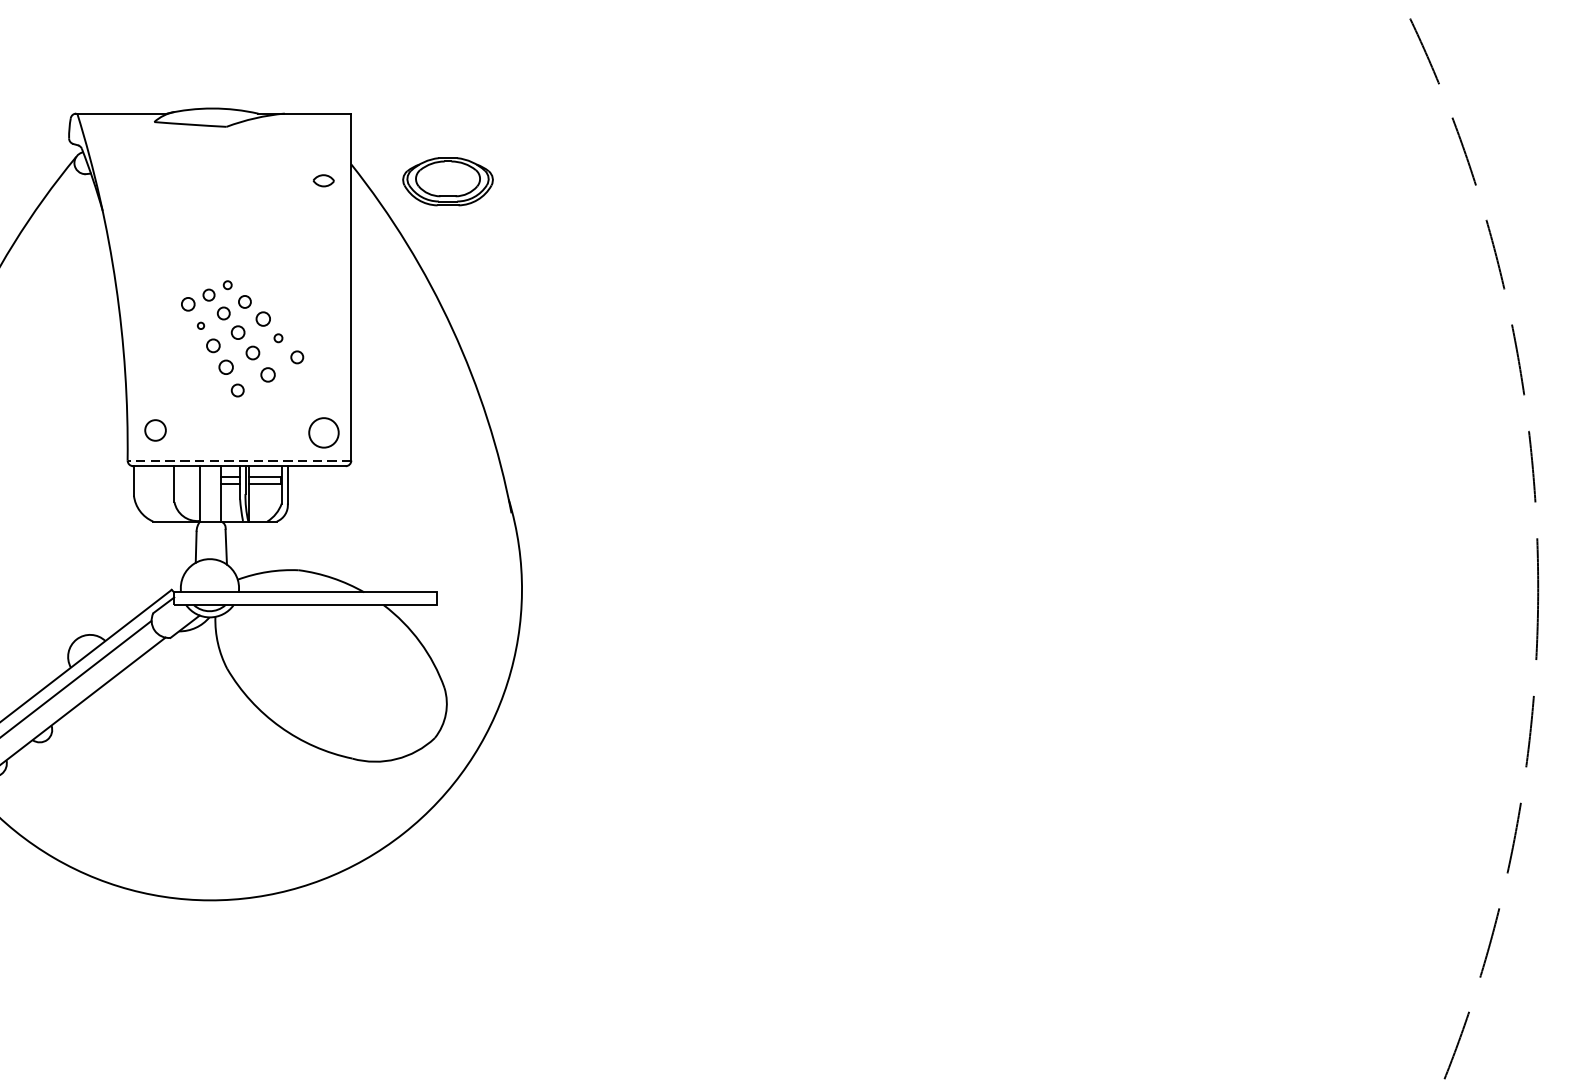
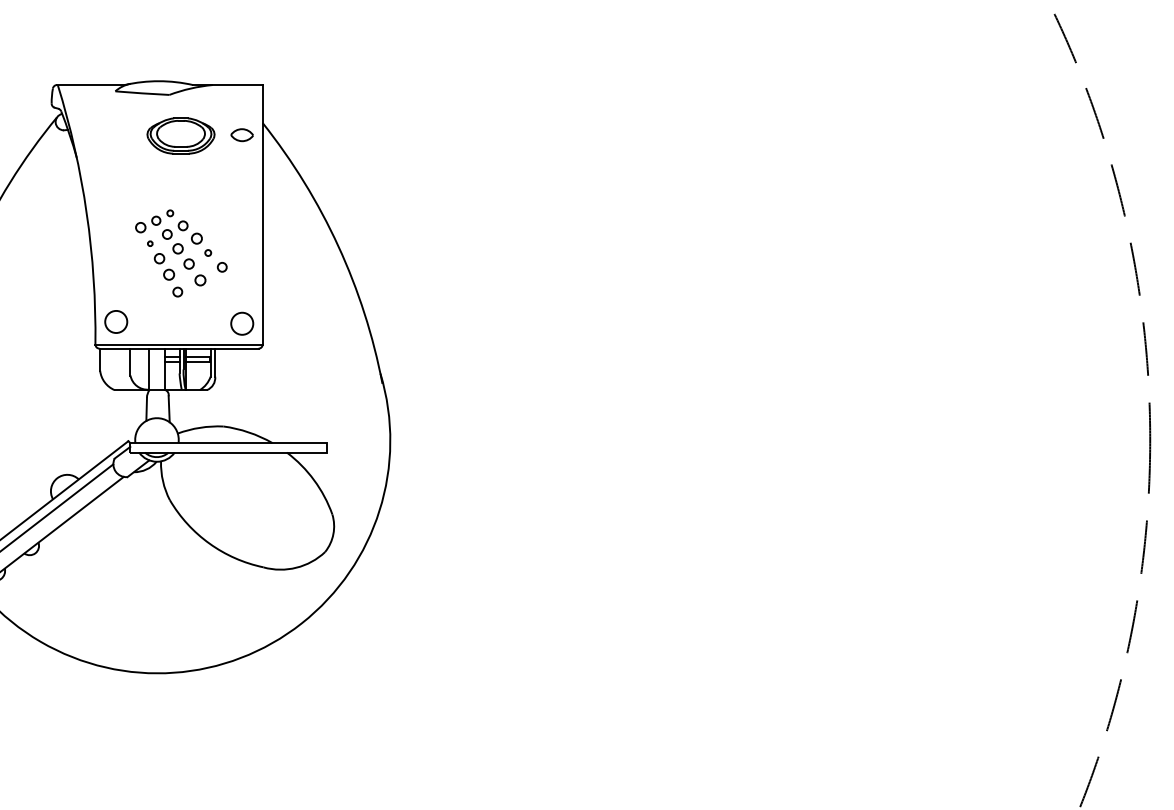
part: (322, 181) -> (241, 135), size x1.43
part: (447, 181) -> (180, 135), moved
circle: (155, 429) -> (116, 321), size x1.43
line: (240, 460) -> (179, 344), dashed -> solid

